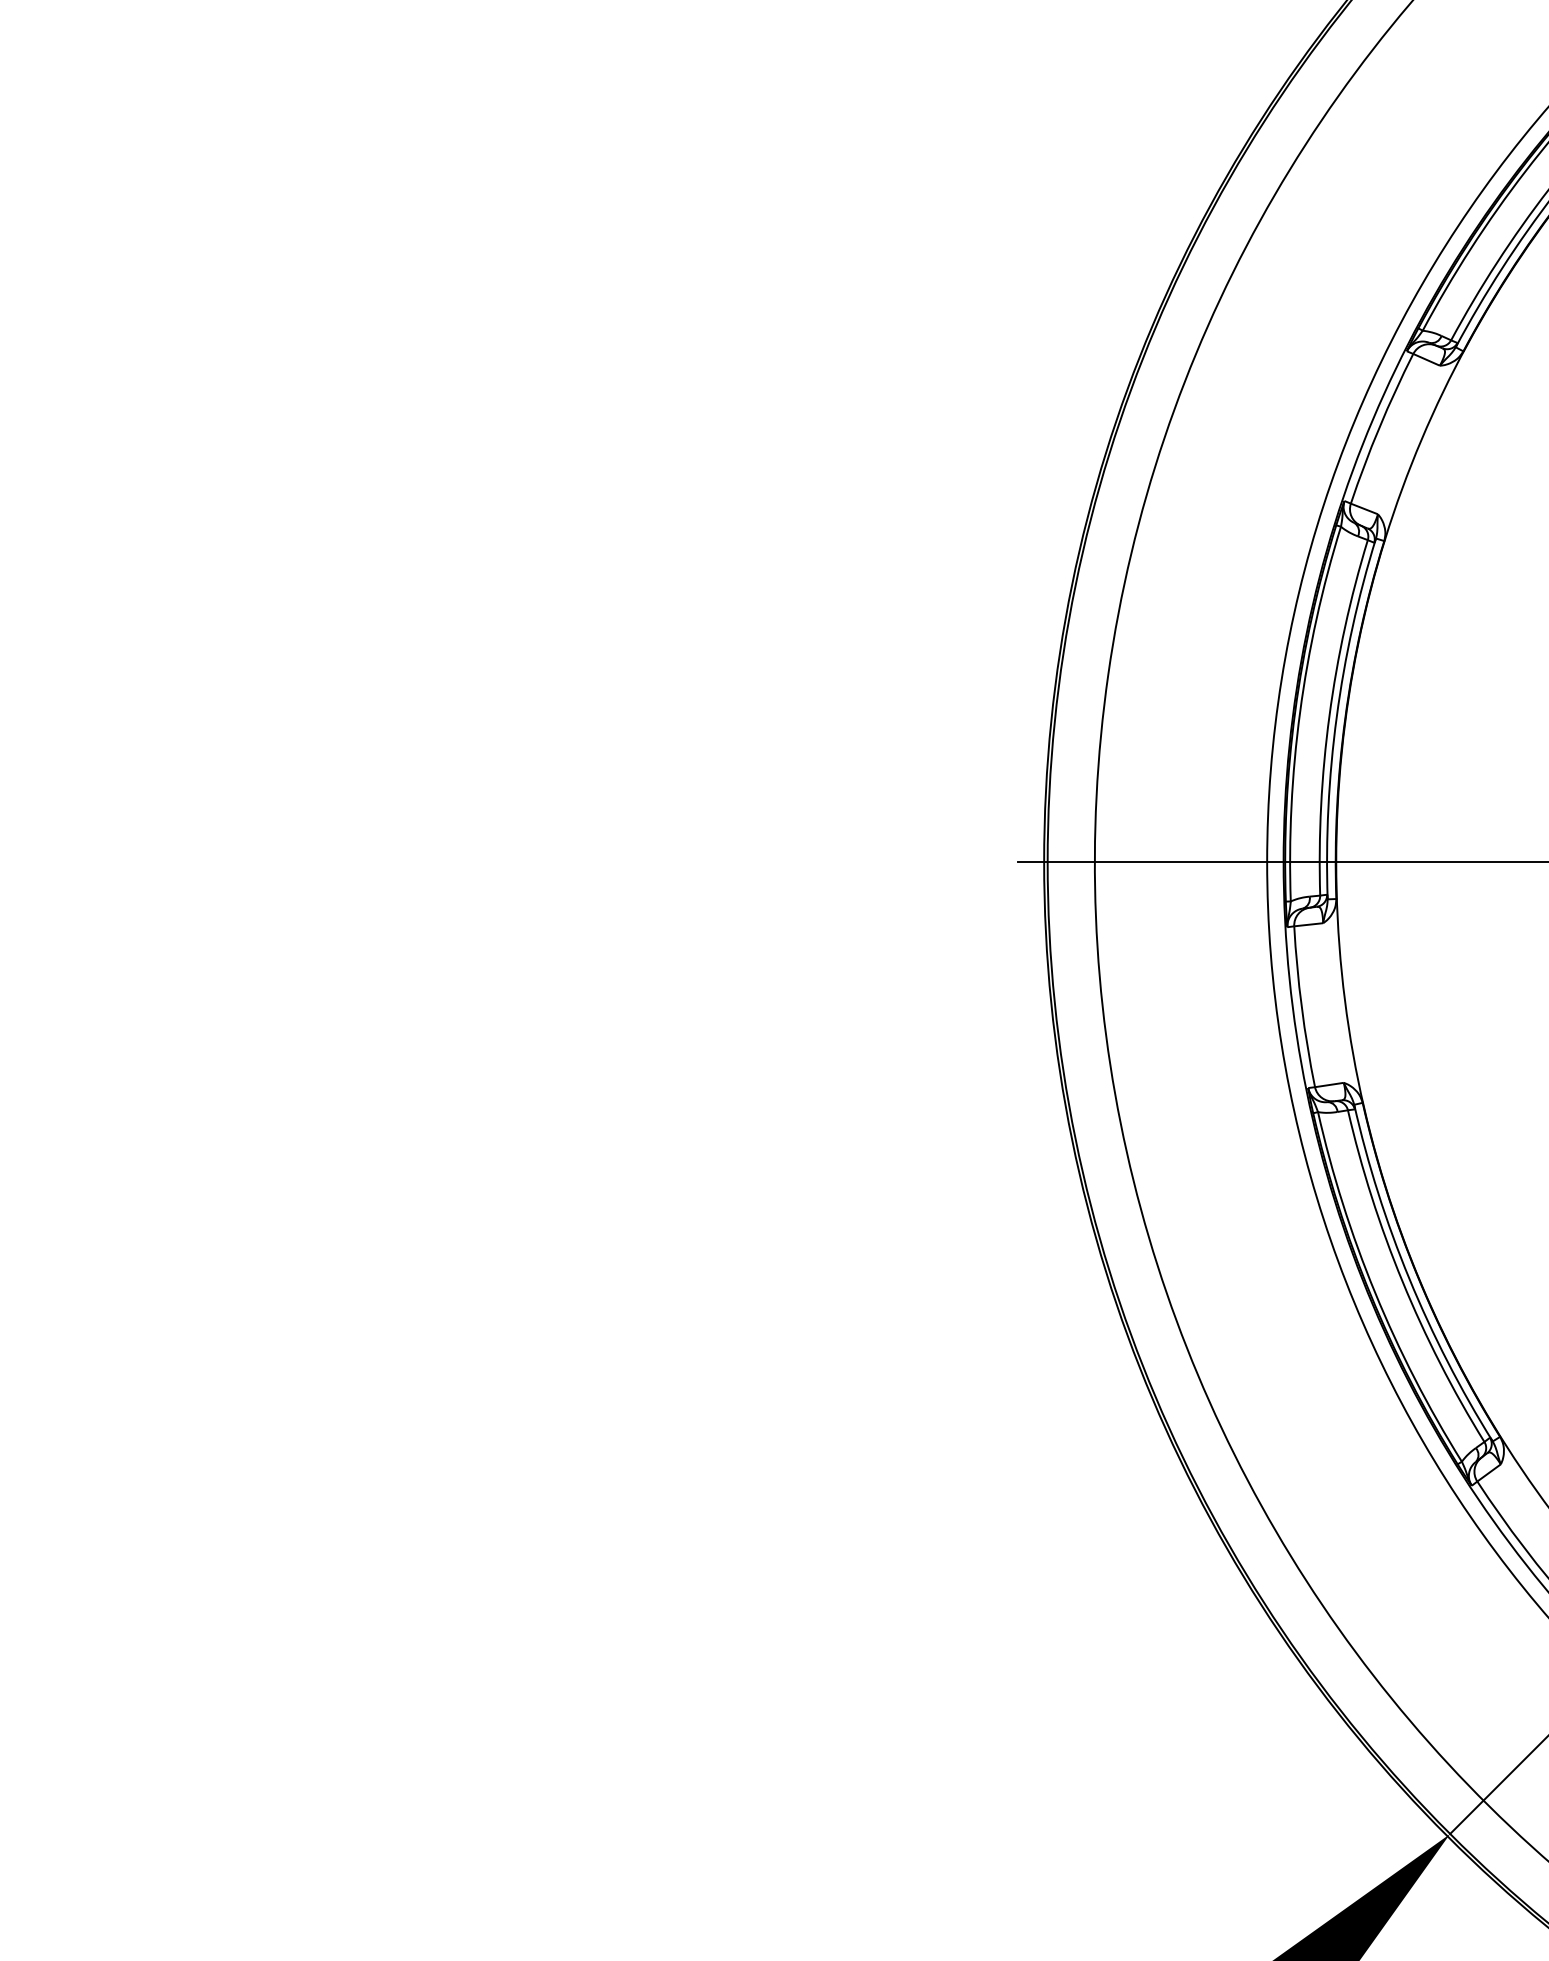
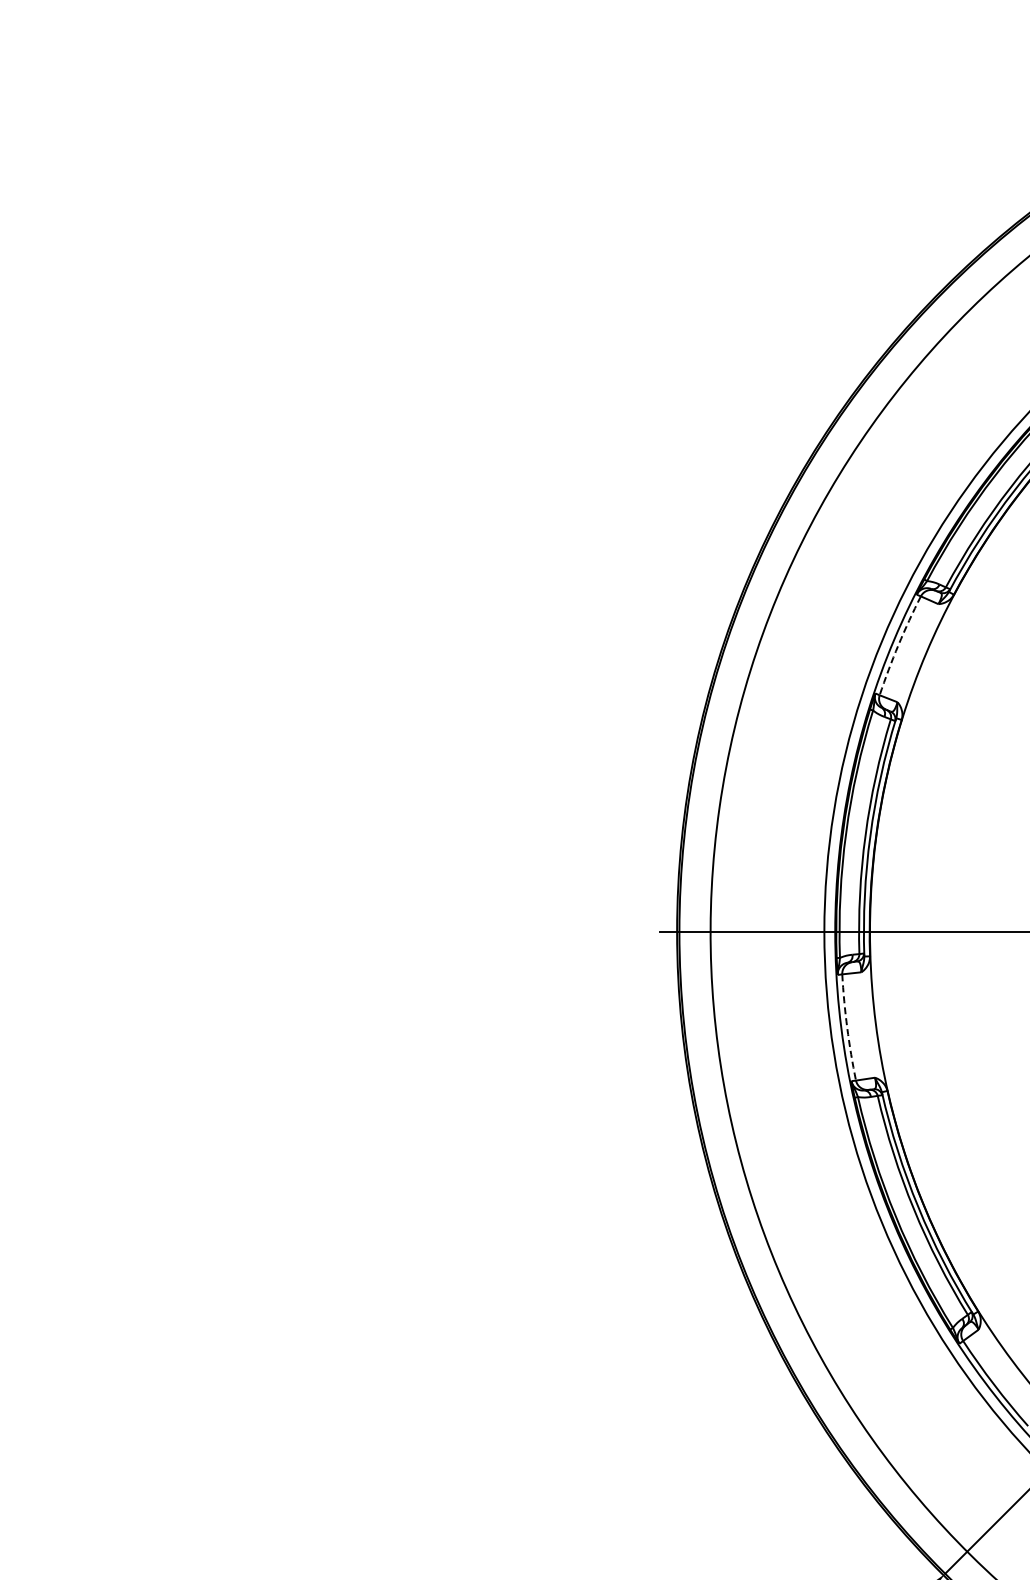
arc: (1379, 428) -> (898, 645), solid -> dashed
arc: (1302, 1006) -> (847, 1027), solid -> dashed

